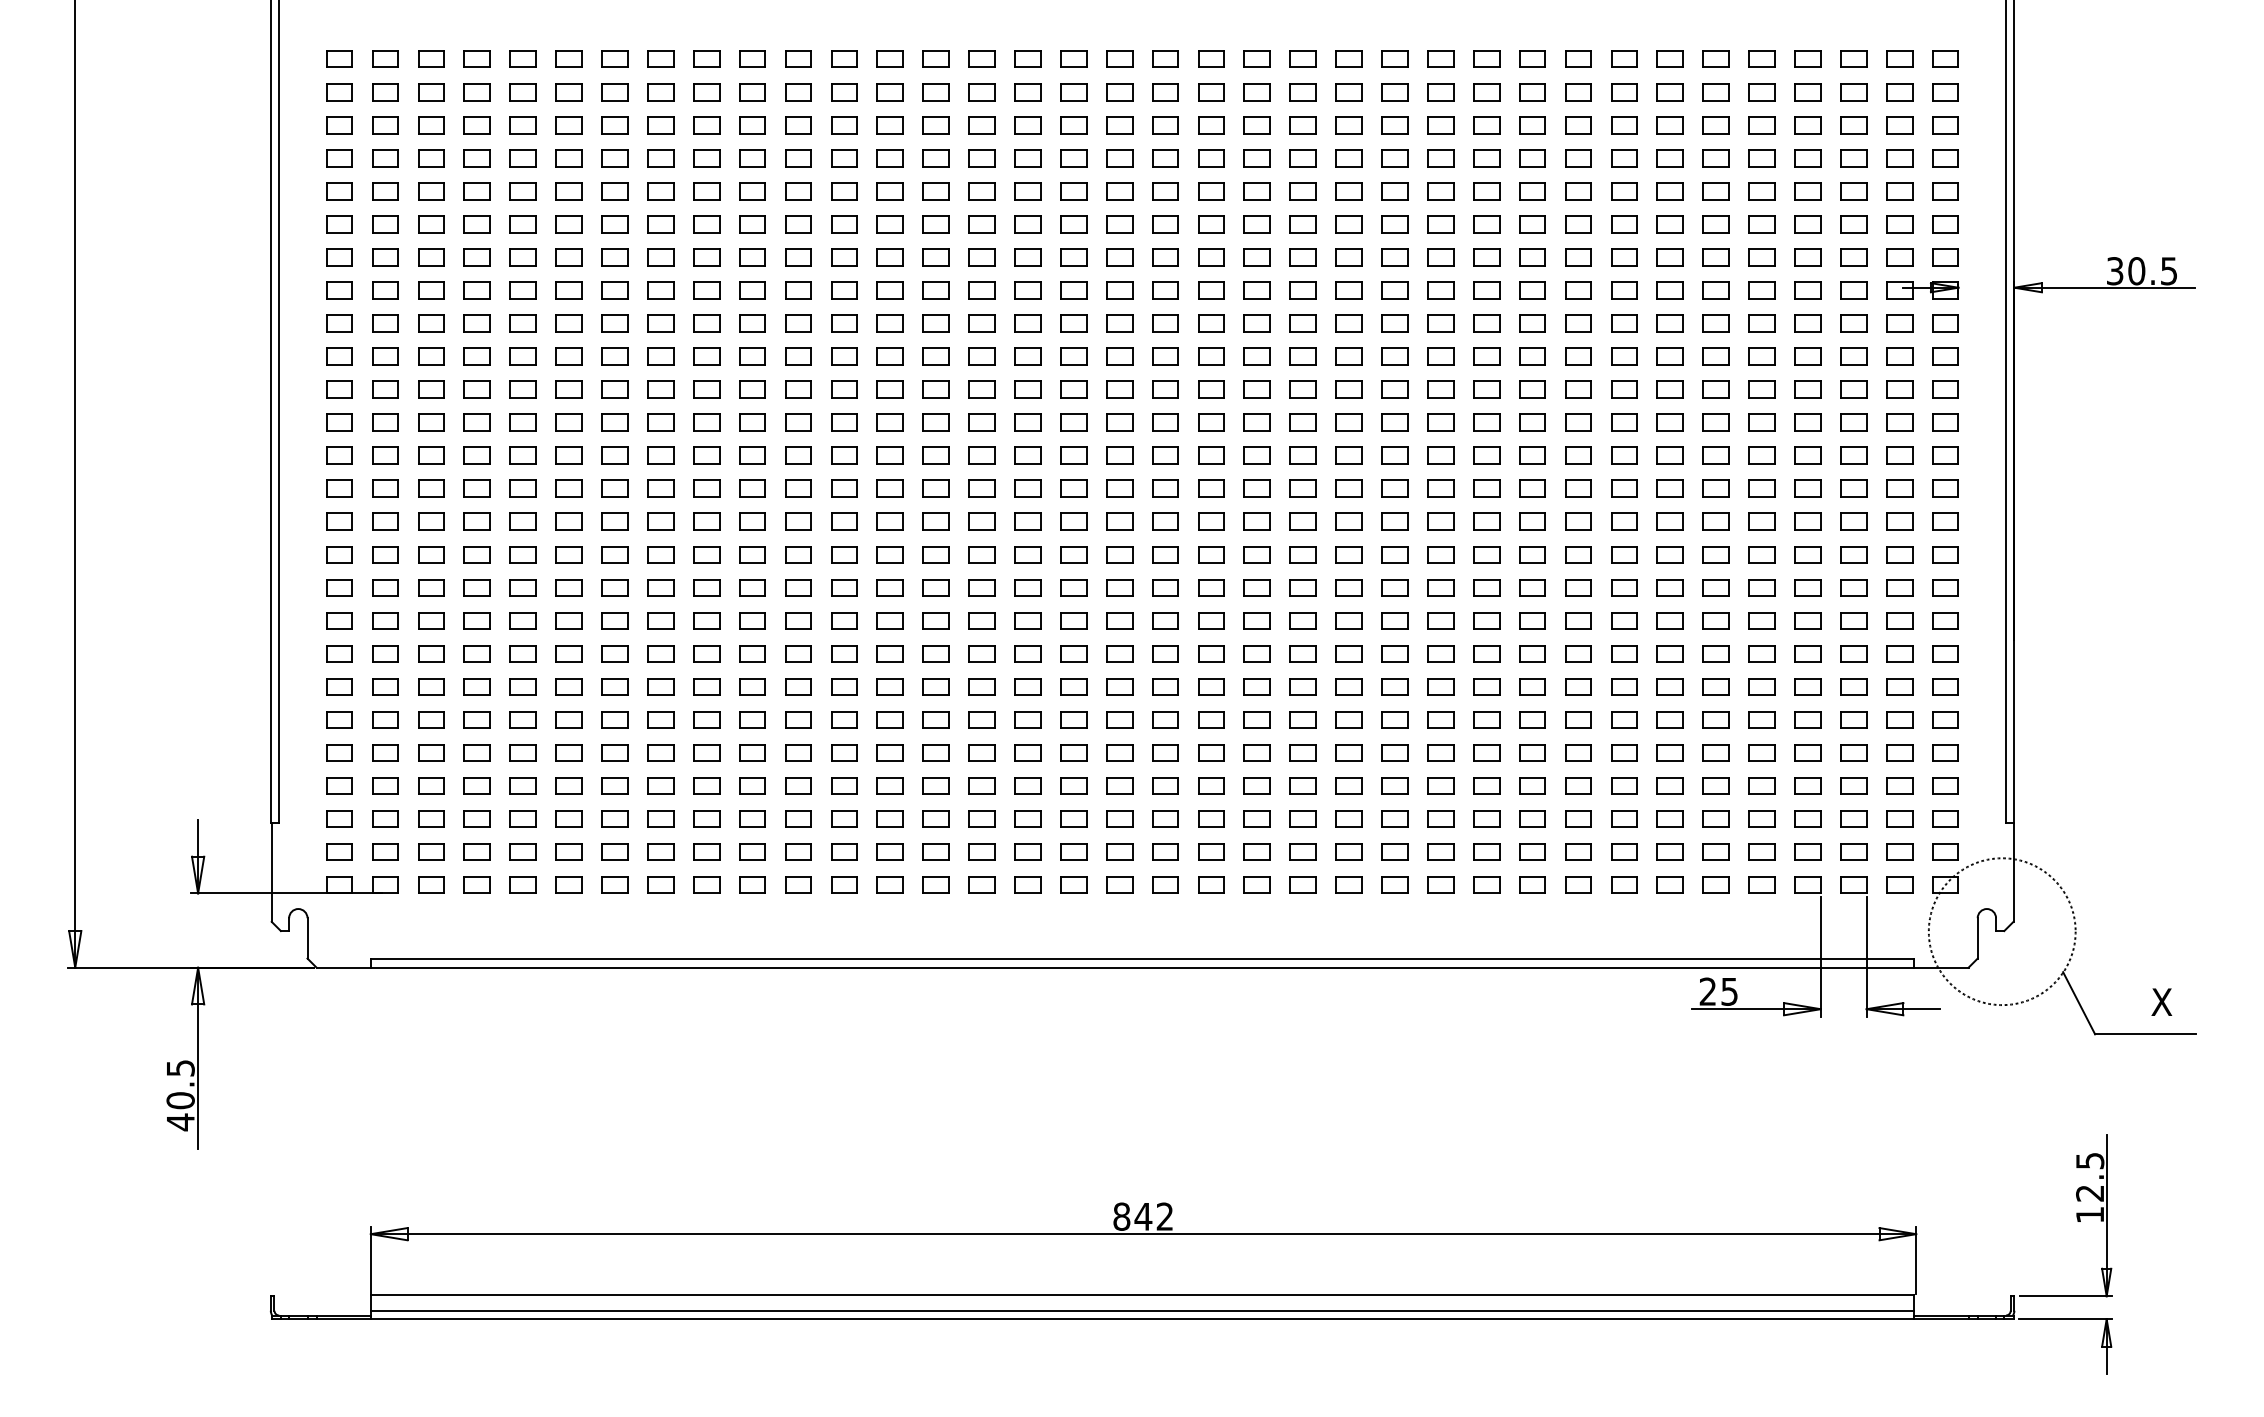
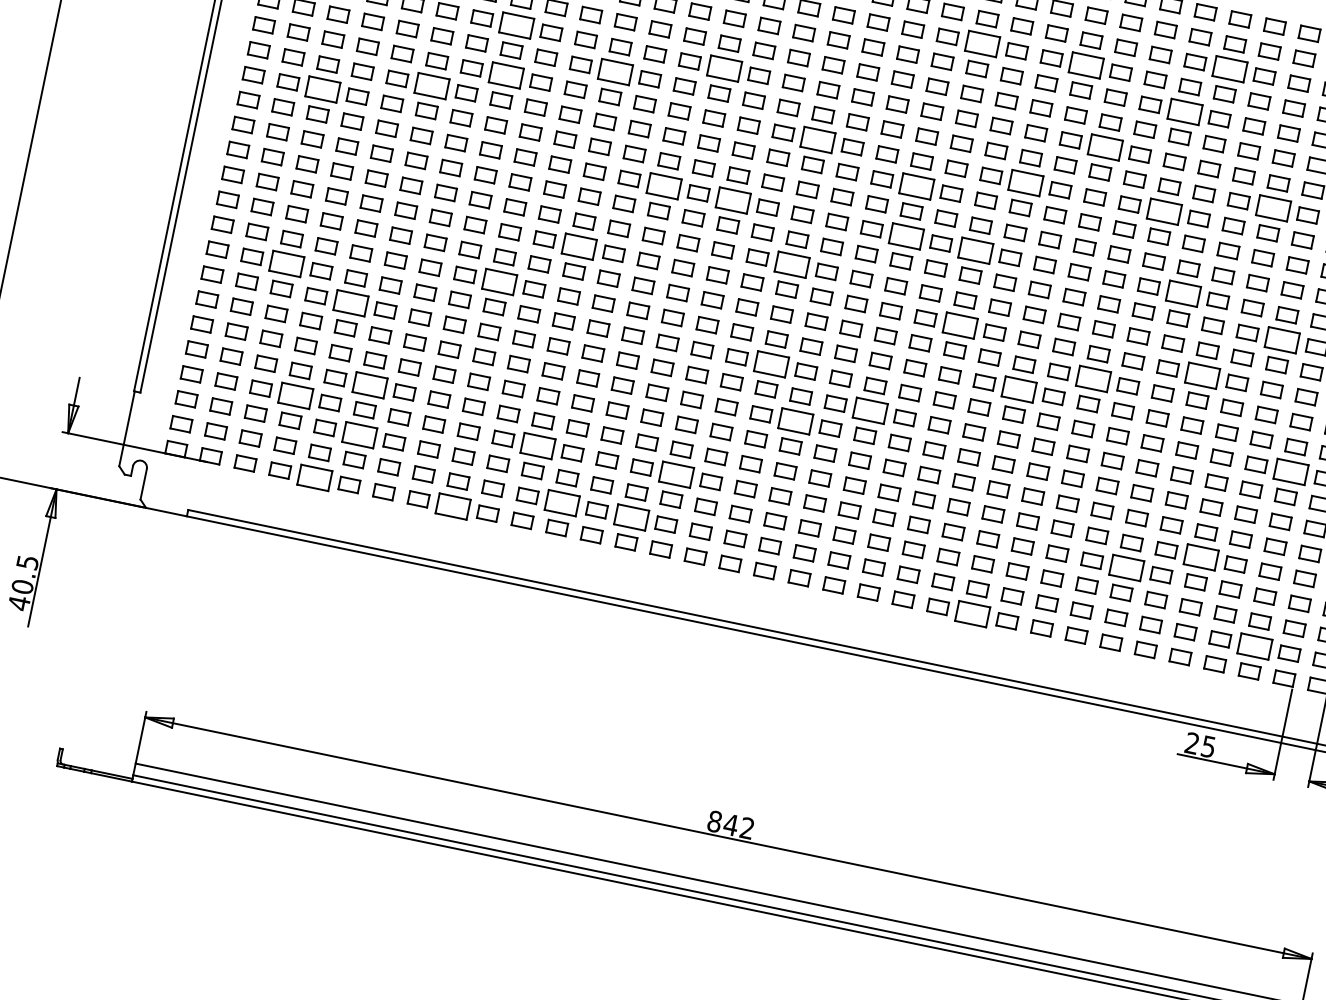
part: (1578, 125) -> (1229, 69), size x1.6
part: (1256, 158) -> (981, 44), size x1.6
part: (1394, 158) -> (1085, 65), size x1.6
part: (1532, 191) -> (1184, 112), size x1.6
part: (660, 257) -> (516, 25), size x1.6
part: (935, 257) -> (724, 68), size x1.6
part: (1440, 257) -> (1105, 147), size x1.6
part: (798, 290) -> (615, 72), size x1.6
part: (1669, 290) -> (1272, 208), size x1.6
part: (660, 323) -> (506, 75), size x1.6
part: (1073, 323) -> (817, 139), size x1.6
part: (1348, 323) -> (1025, 182), size x1.6
part: (1532, 323) -> (1164, 211), size x1.6
part: (568, 356) -> (431, 85), size x1.6
part: (1211, 356) -> (916, 186), size x1.6
part: (431, 389) -> (323, 89), size x1.6
part: (889, 422) -> (663, 185), size x1.6
part: (981, 422) -> (732, 200), size x1.6
part: (1211, 422) -> (906, 236), size x1.6
part: (1302, 422) -> (975, 250), size x1.6
part: (1578, 422) -> (1183, 293), size x1.6
part: (1715, 455) -> (1281, 339), size x1.6
part: (1073, 488) -> (792, 264), size x1.6
part: (798, 521) -> (579, 246), size x1.6
part: (1302, 521) -> (959, 325), size x1.6
part: (1624, 521) -> (1202, 375), size x1.6
part: (1486, 554) -> (1093, 378), size x1.6
part: (706, 587) -> (499, 281), size x1.6
part: (1394, 587) -> (1018, 389), size x1.6
part: (431, 620) -> (286, 263), size x1.6
part: (1073, 620) -> (771, 364), size x1.6
part: (1761, 620) -> (1290, 471), size x1.6
part: (522, 653) -> (350, 302), size x1.6
part: (1211, 653) -> (870, 410), size x1.6
part: (1119, 686) -> (795, 421), size x1.6
part: (568, 752) -> (369, 384), size x1.6
part: (1669, 752) -> (1200, 556), size x1.6
part: (476, 785) -> (295, 395), size x1.6
part: (798, 785) -> (538, 445), size x1.6
part: (981, 785) -> (676, 474), size x1.6
part: (1578, 785) -> (1126, 567), size x1.6
part: (568, 818) -> (359, 434), size x1.6
part: (844, 851) -> (562, 502), size x1.6
part: (935, 851) -> (631, 516), size x1.6
part: (1761, 851) -> (1254, 645), size x1.6
part: (522, 884) -> (314, 477), size x1.6
part: (706, 884) -> (453, 506), size x1.6
part: (1394, 884) -> (972, 613), size x1.6

